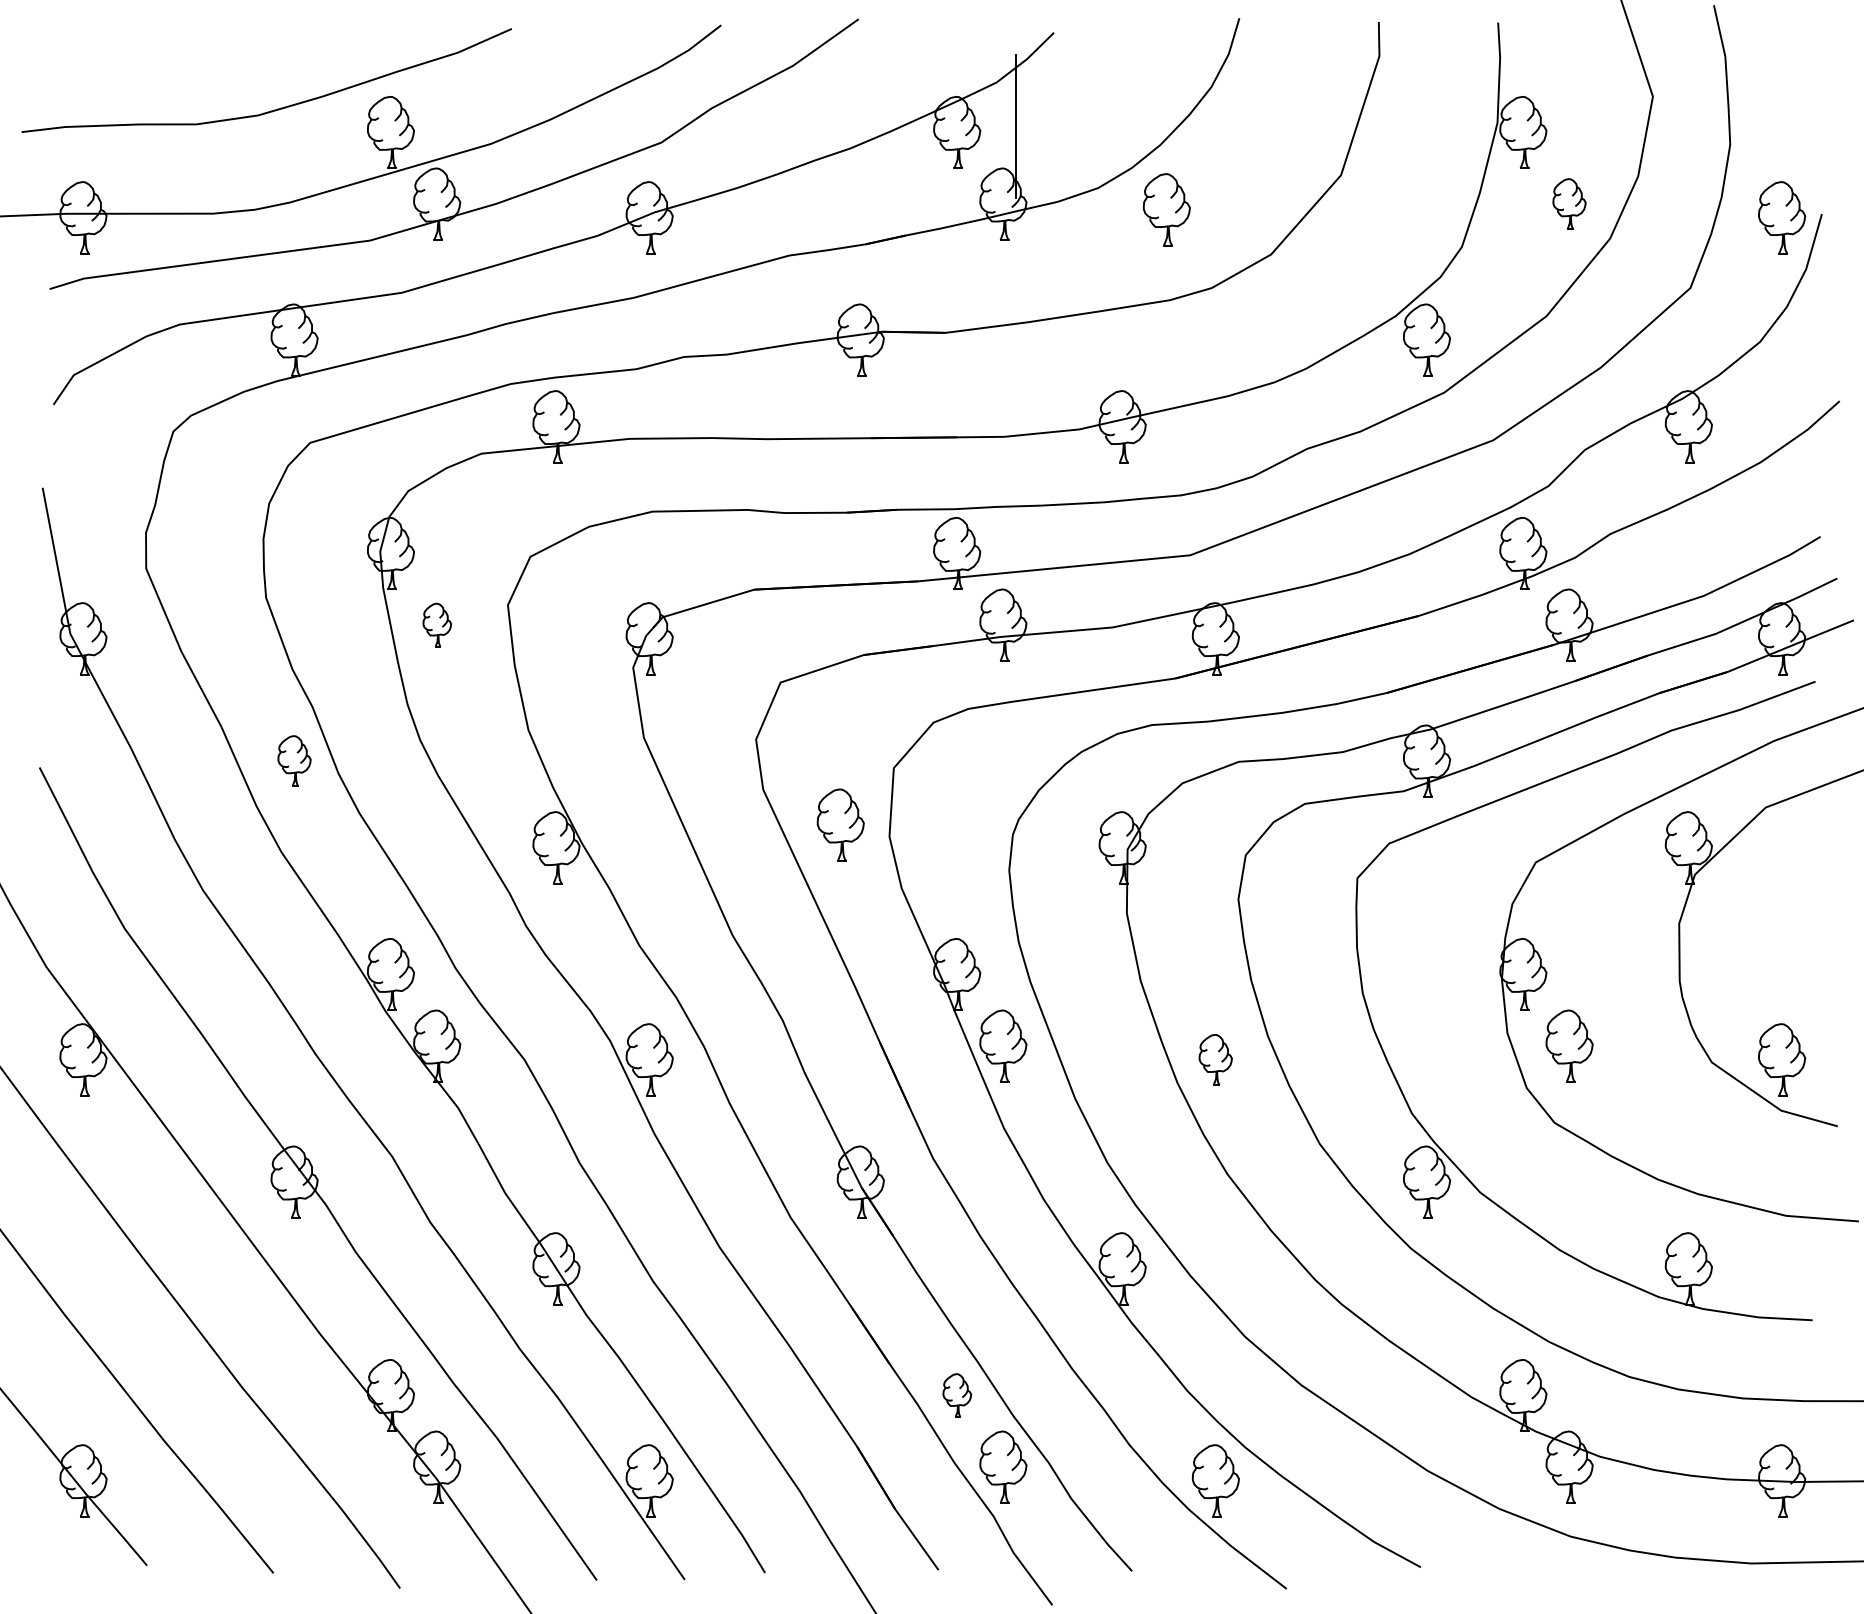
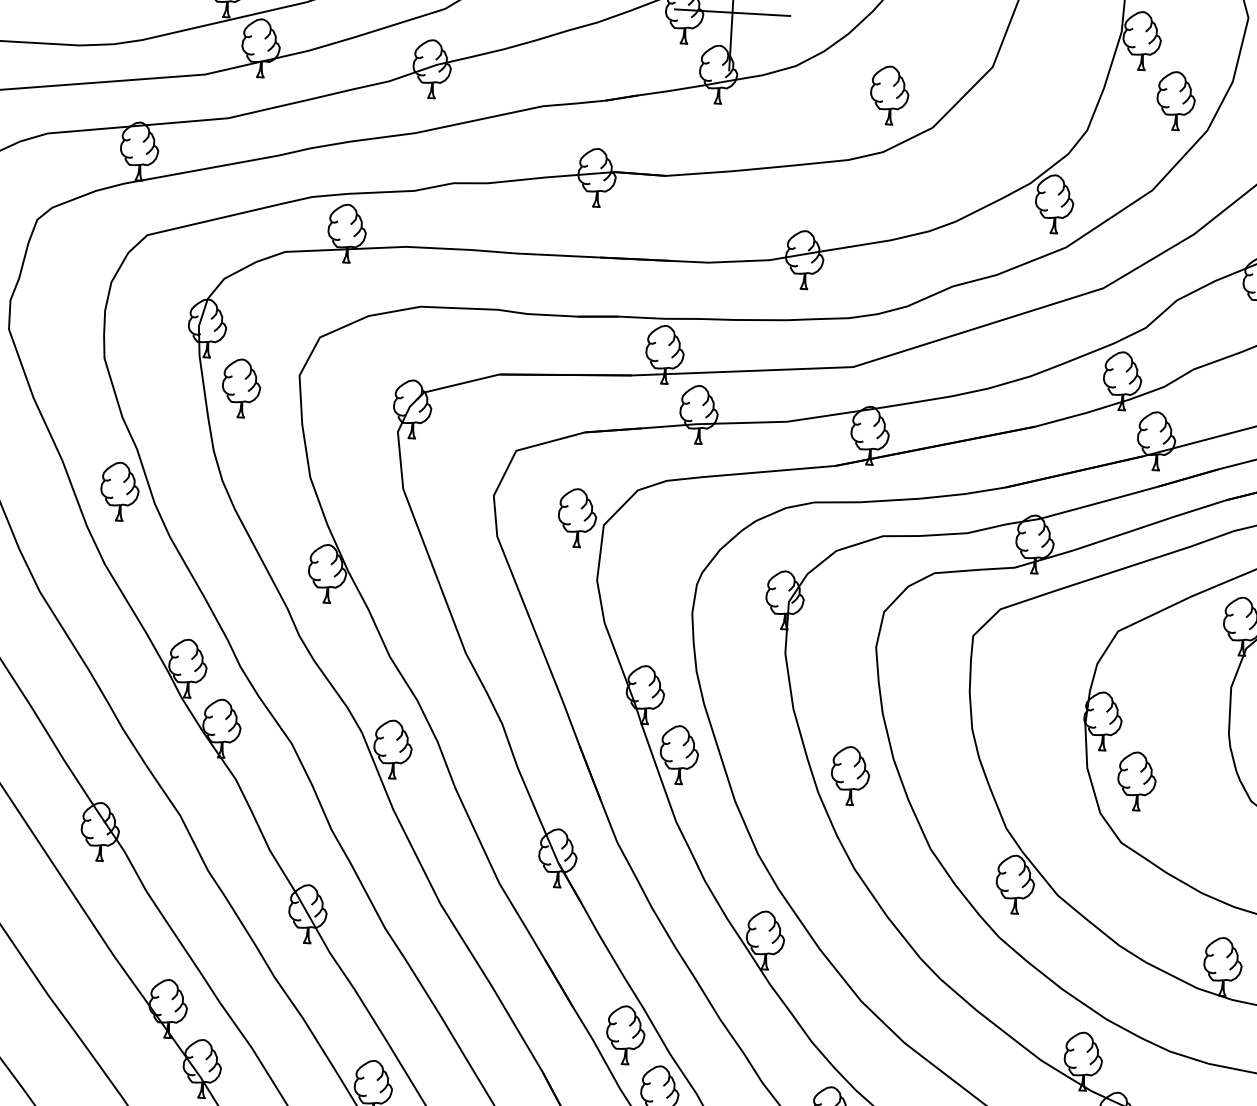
line: (1015, 126) -> (732, 12), added
part: (1569, 203) -> (1176, 100), size x1.43
part: (1166, 209) -> (889, 95), moved
part: (437, 624) -> (241, 387), size x1.67
part: (294, 760) -> (119, 491), size x1.43
part: (840, 824) -> (577, 517), moved
part: (1215, 1059) -> (850, 775), size x1.43
part: (957, 1395) -> (626, 1035), size x1.67

